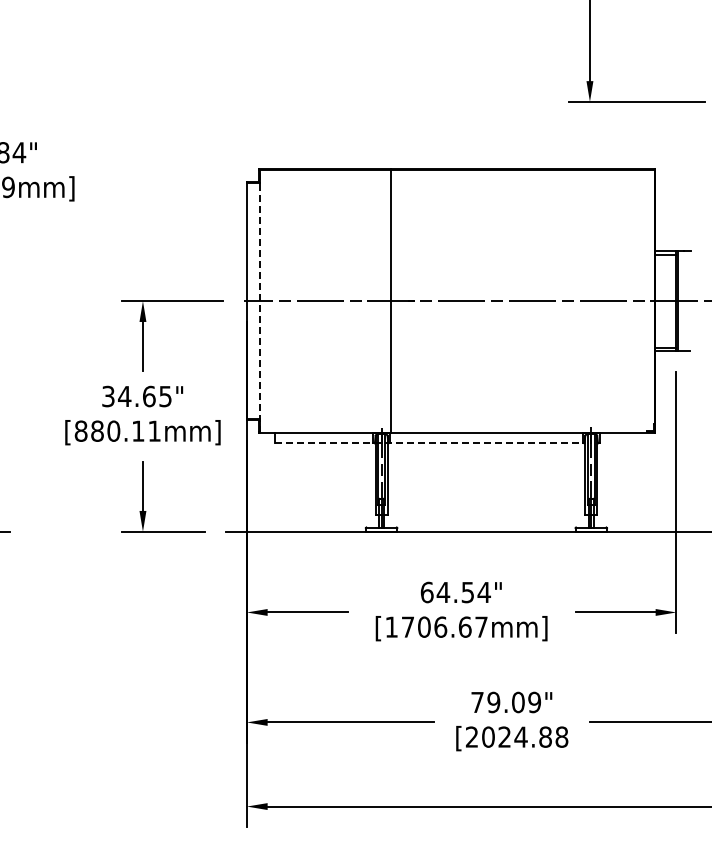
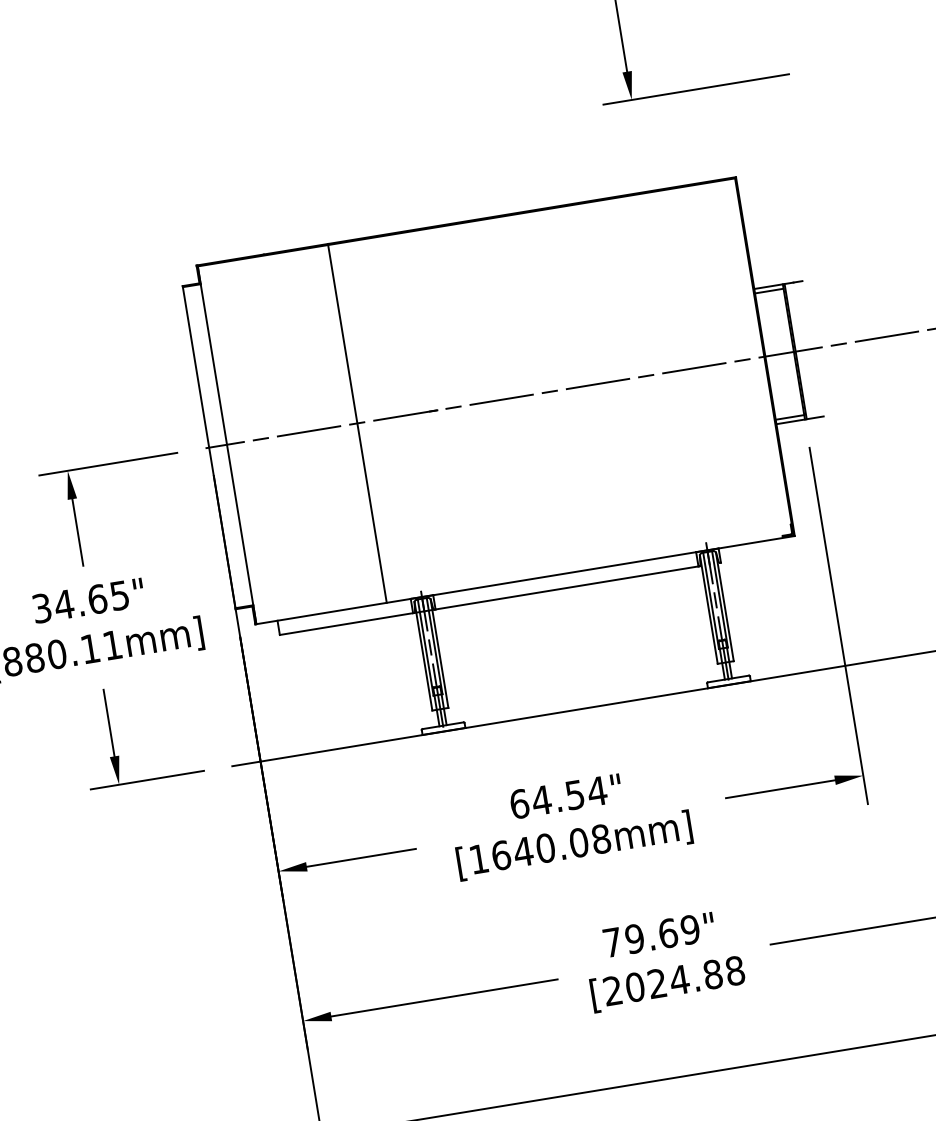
line: (390, 300) -> (356, 422), moved
line: (259, 301) -> (226, 445), dashed -> solid
line: (430, 443) -> (490, 600), dashed -> solid
text: (444, 626) -> (550, 846), [1706.67mm] -> [1640.08mm]
text: (518, 701) -> (668, 932), 79.09" -> 79.69"

